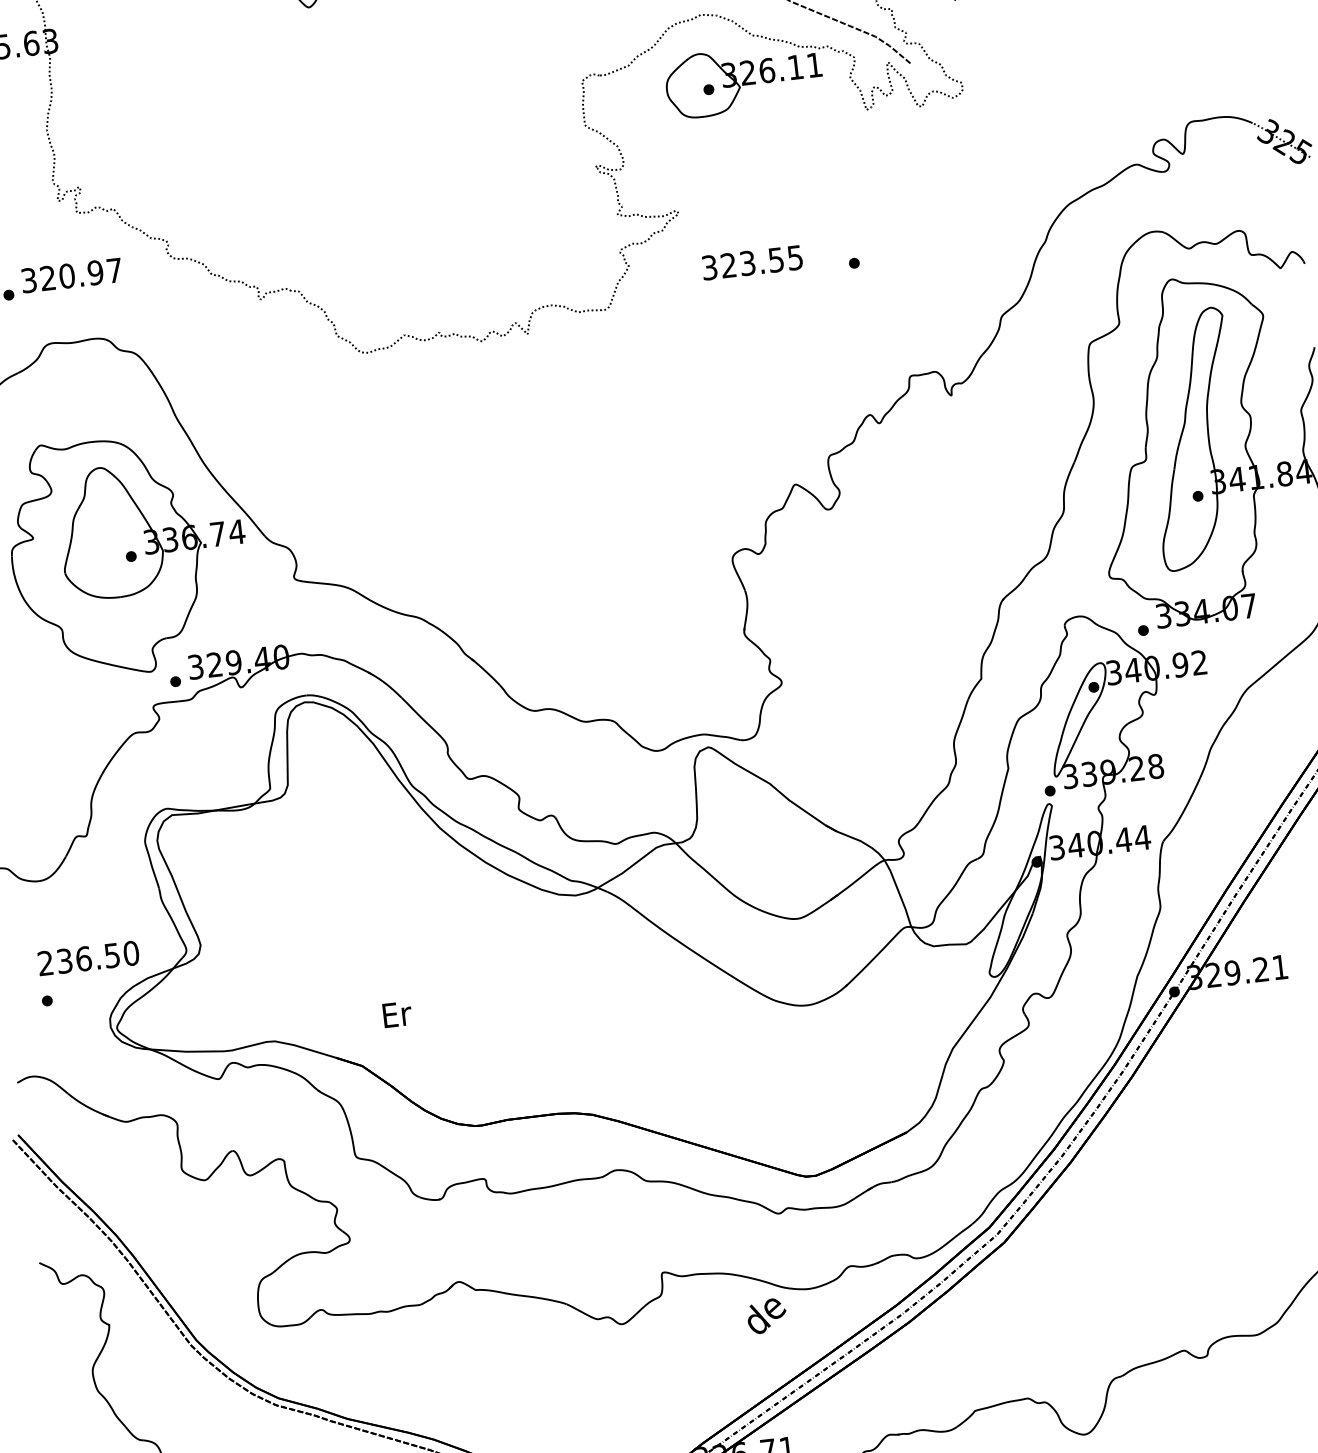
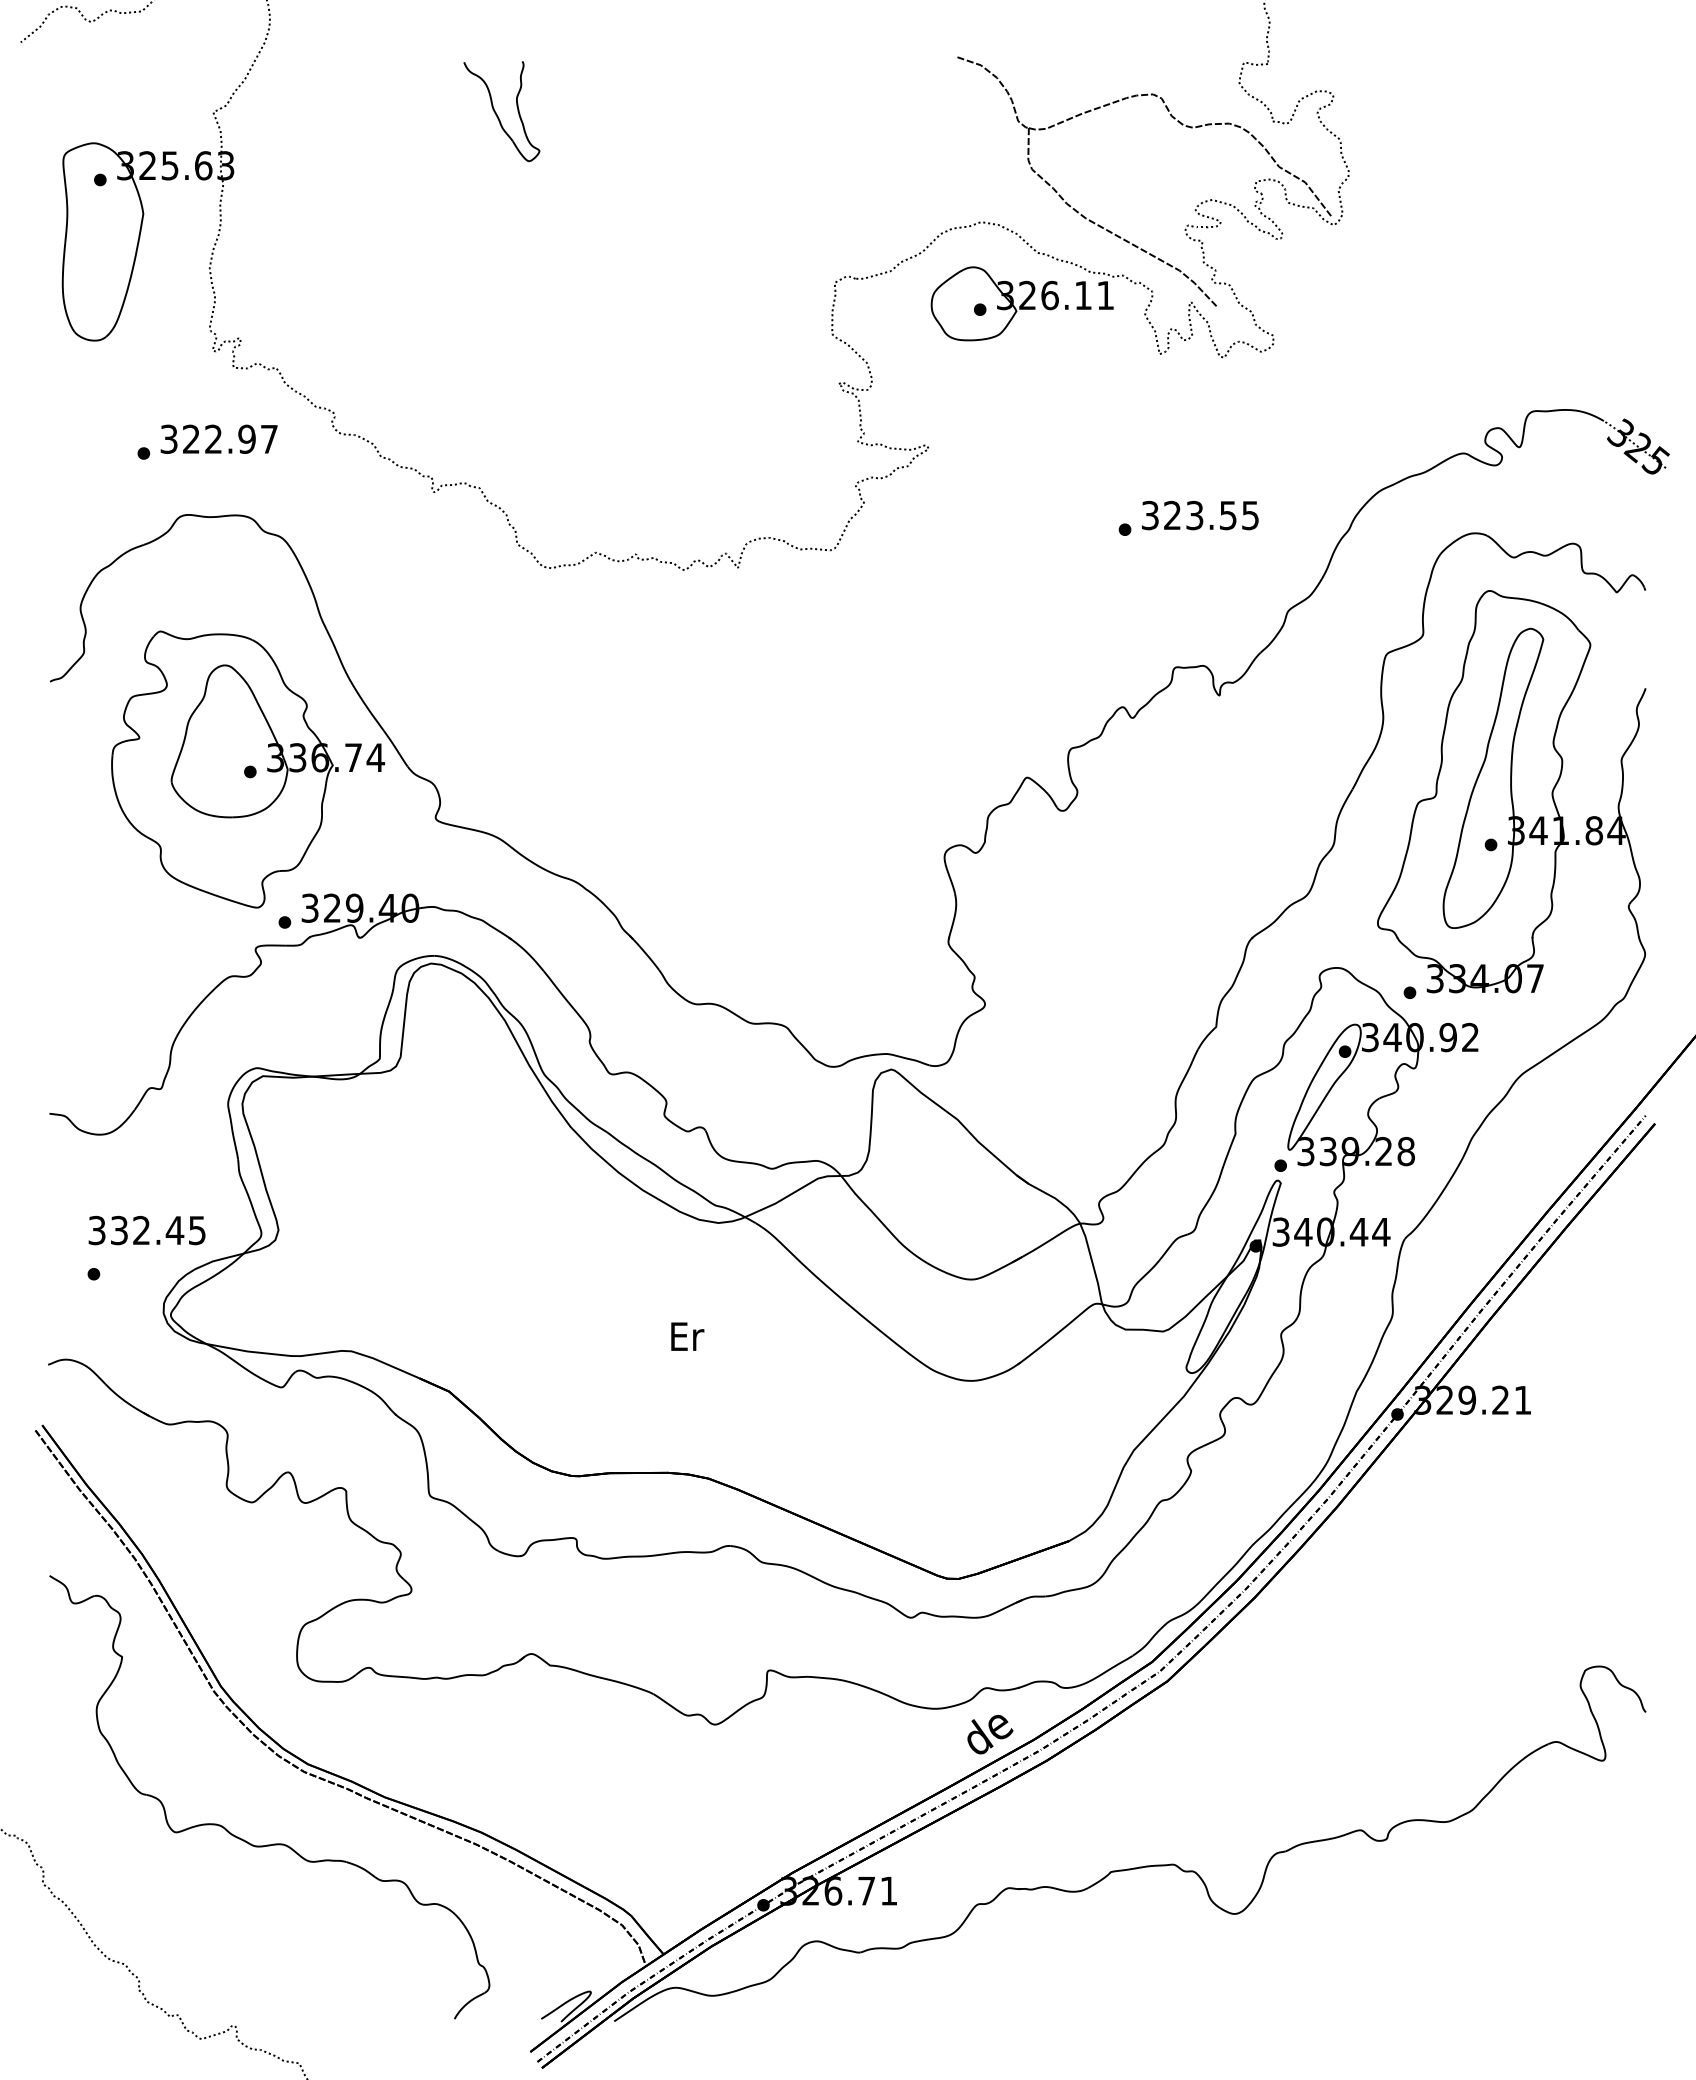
text: (752, 262) -> (1200, 515), moved
text: (66, 275) -> (213, 438), 320.97 -> 322.97
text: (88, 958) -> (147, 1230), 236.50 -> 332.45
text: (397, 1014) -> (687, 1336), moved
text: (767, 1316) -> (990, 1734), moved

